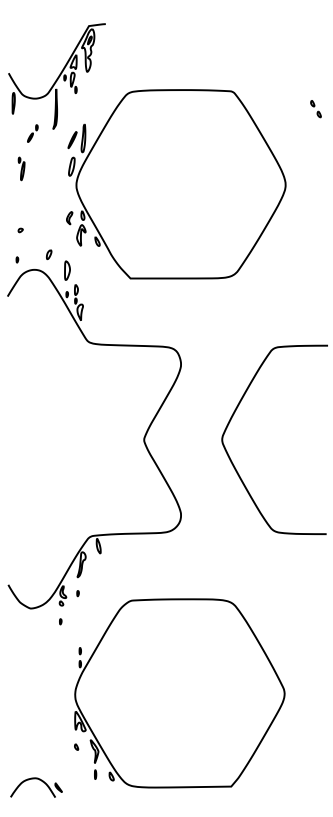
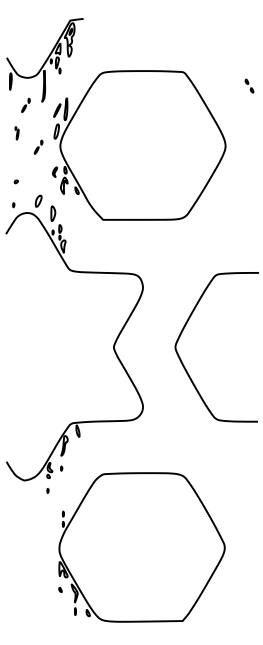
part: (21, 168) -> (17, 132), size x0.7
part: (48, 186) -> (38, 147), added
part: (49, 254) -> (39, 200), size x1.6
part: (39, 780) -> (31, 616), removed

